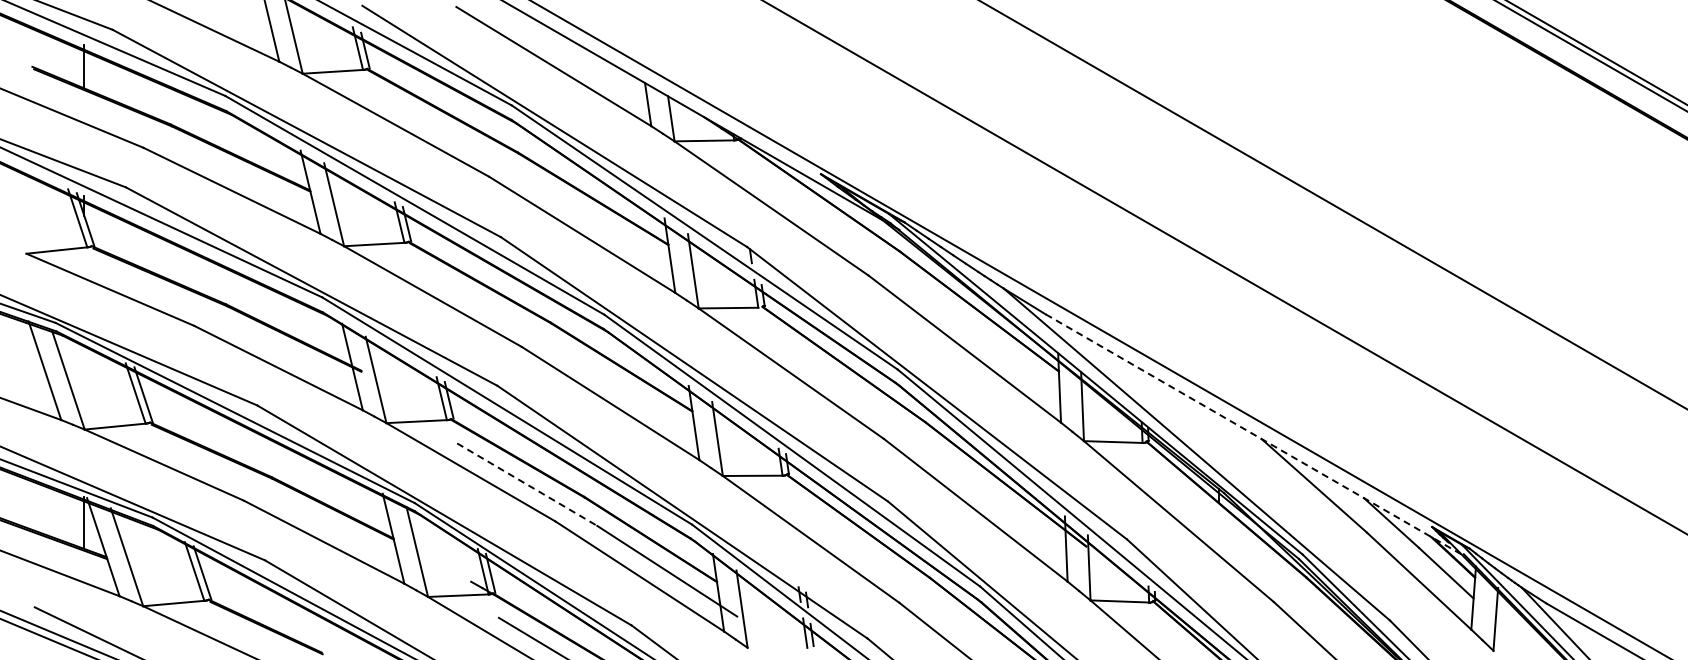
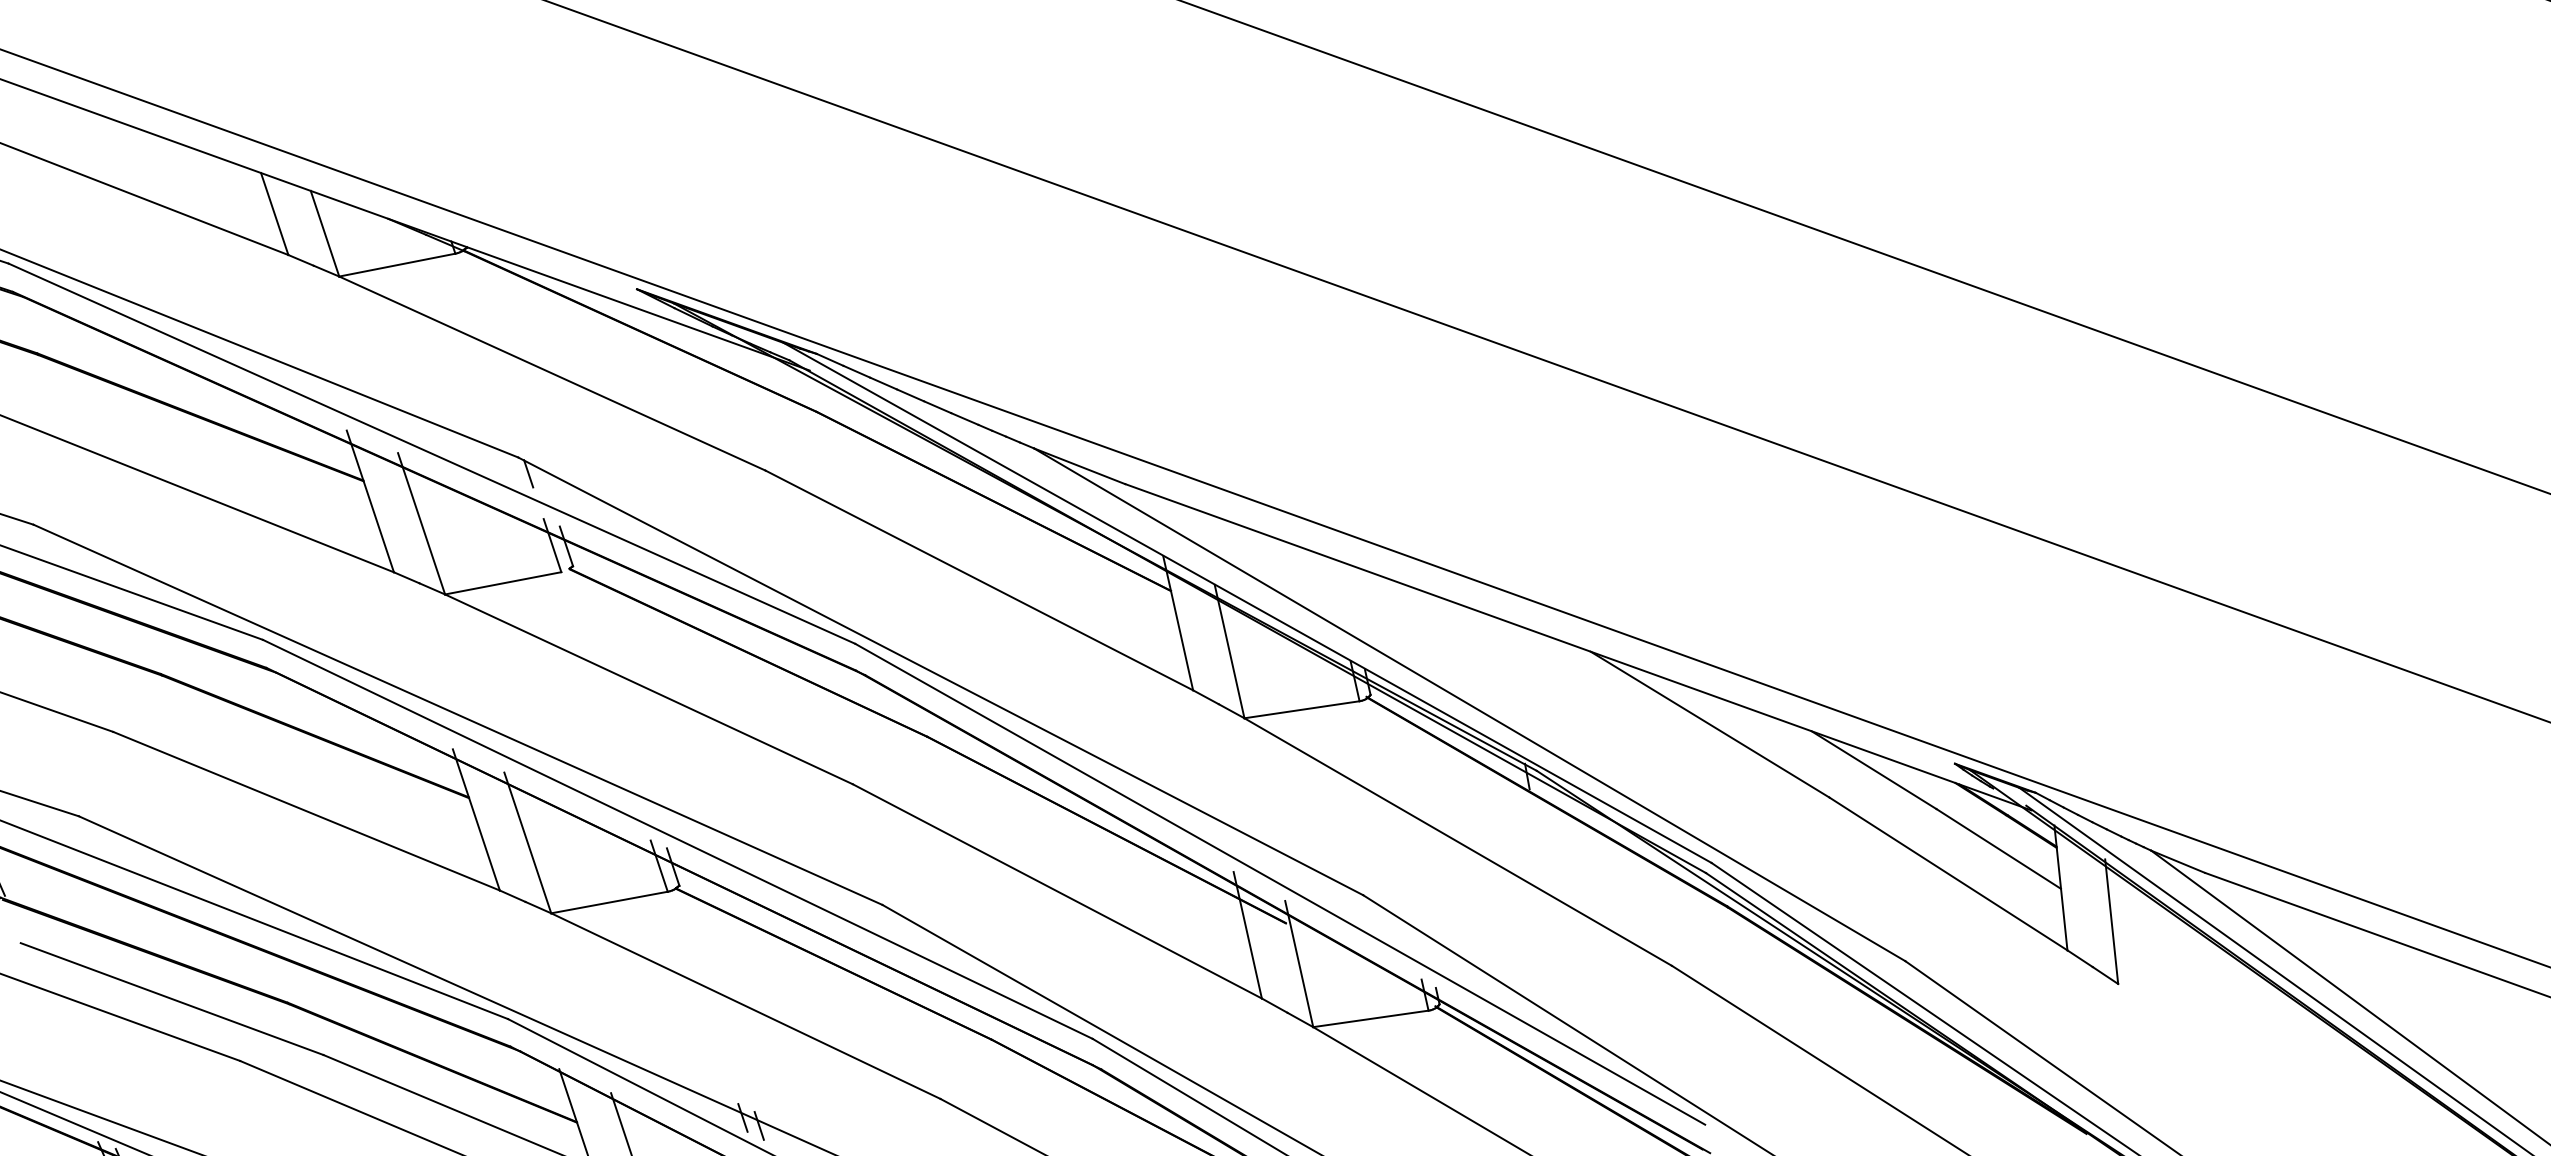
line: (1255, 435) -> (1577, 646), dashed -> solid
line: (527, 484) -> (172, 998), dashed -> solid

